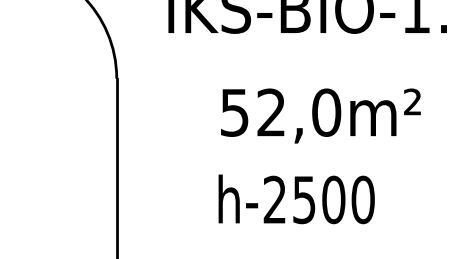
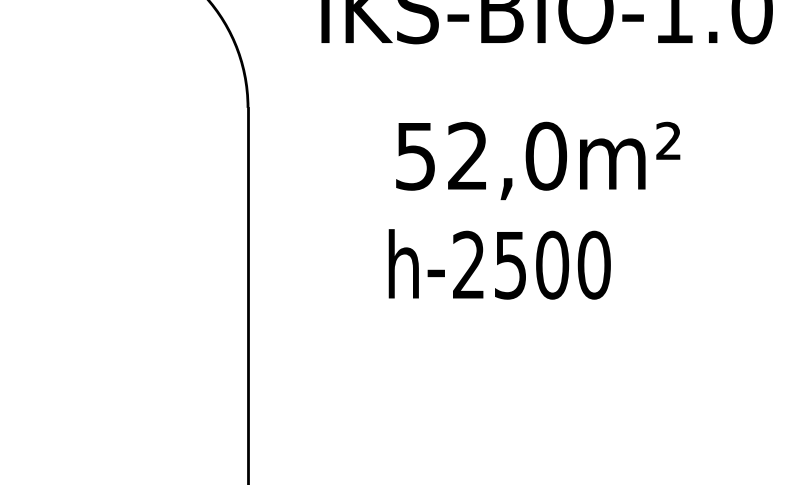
text: (296, 199) -> (499, 264), moved

